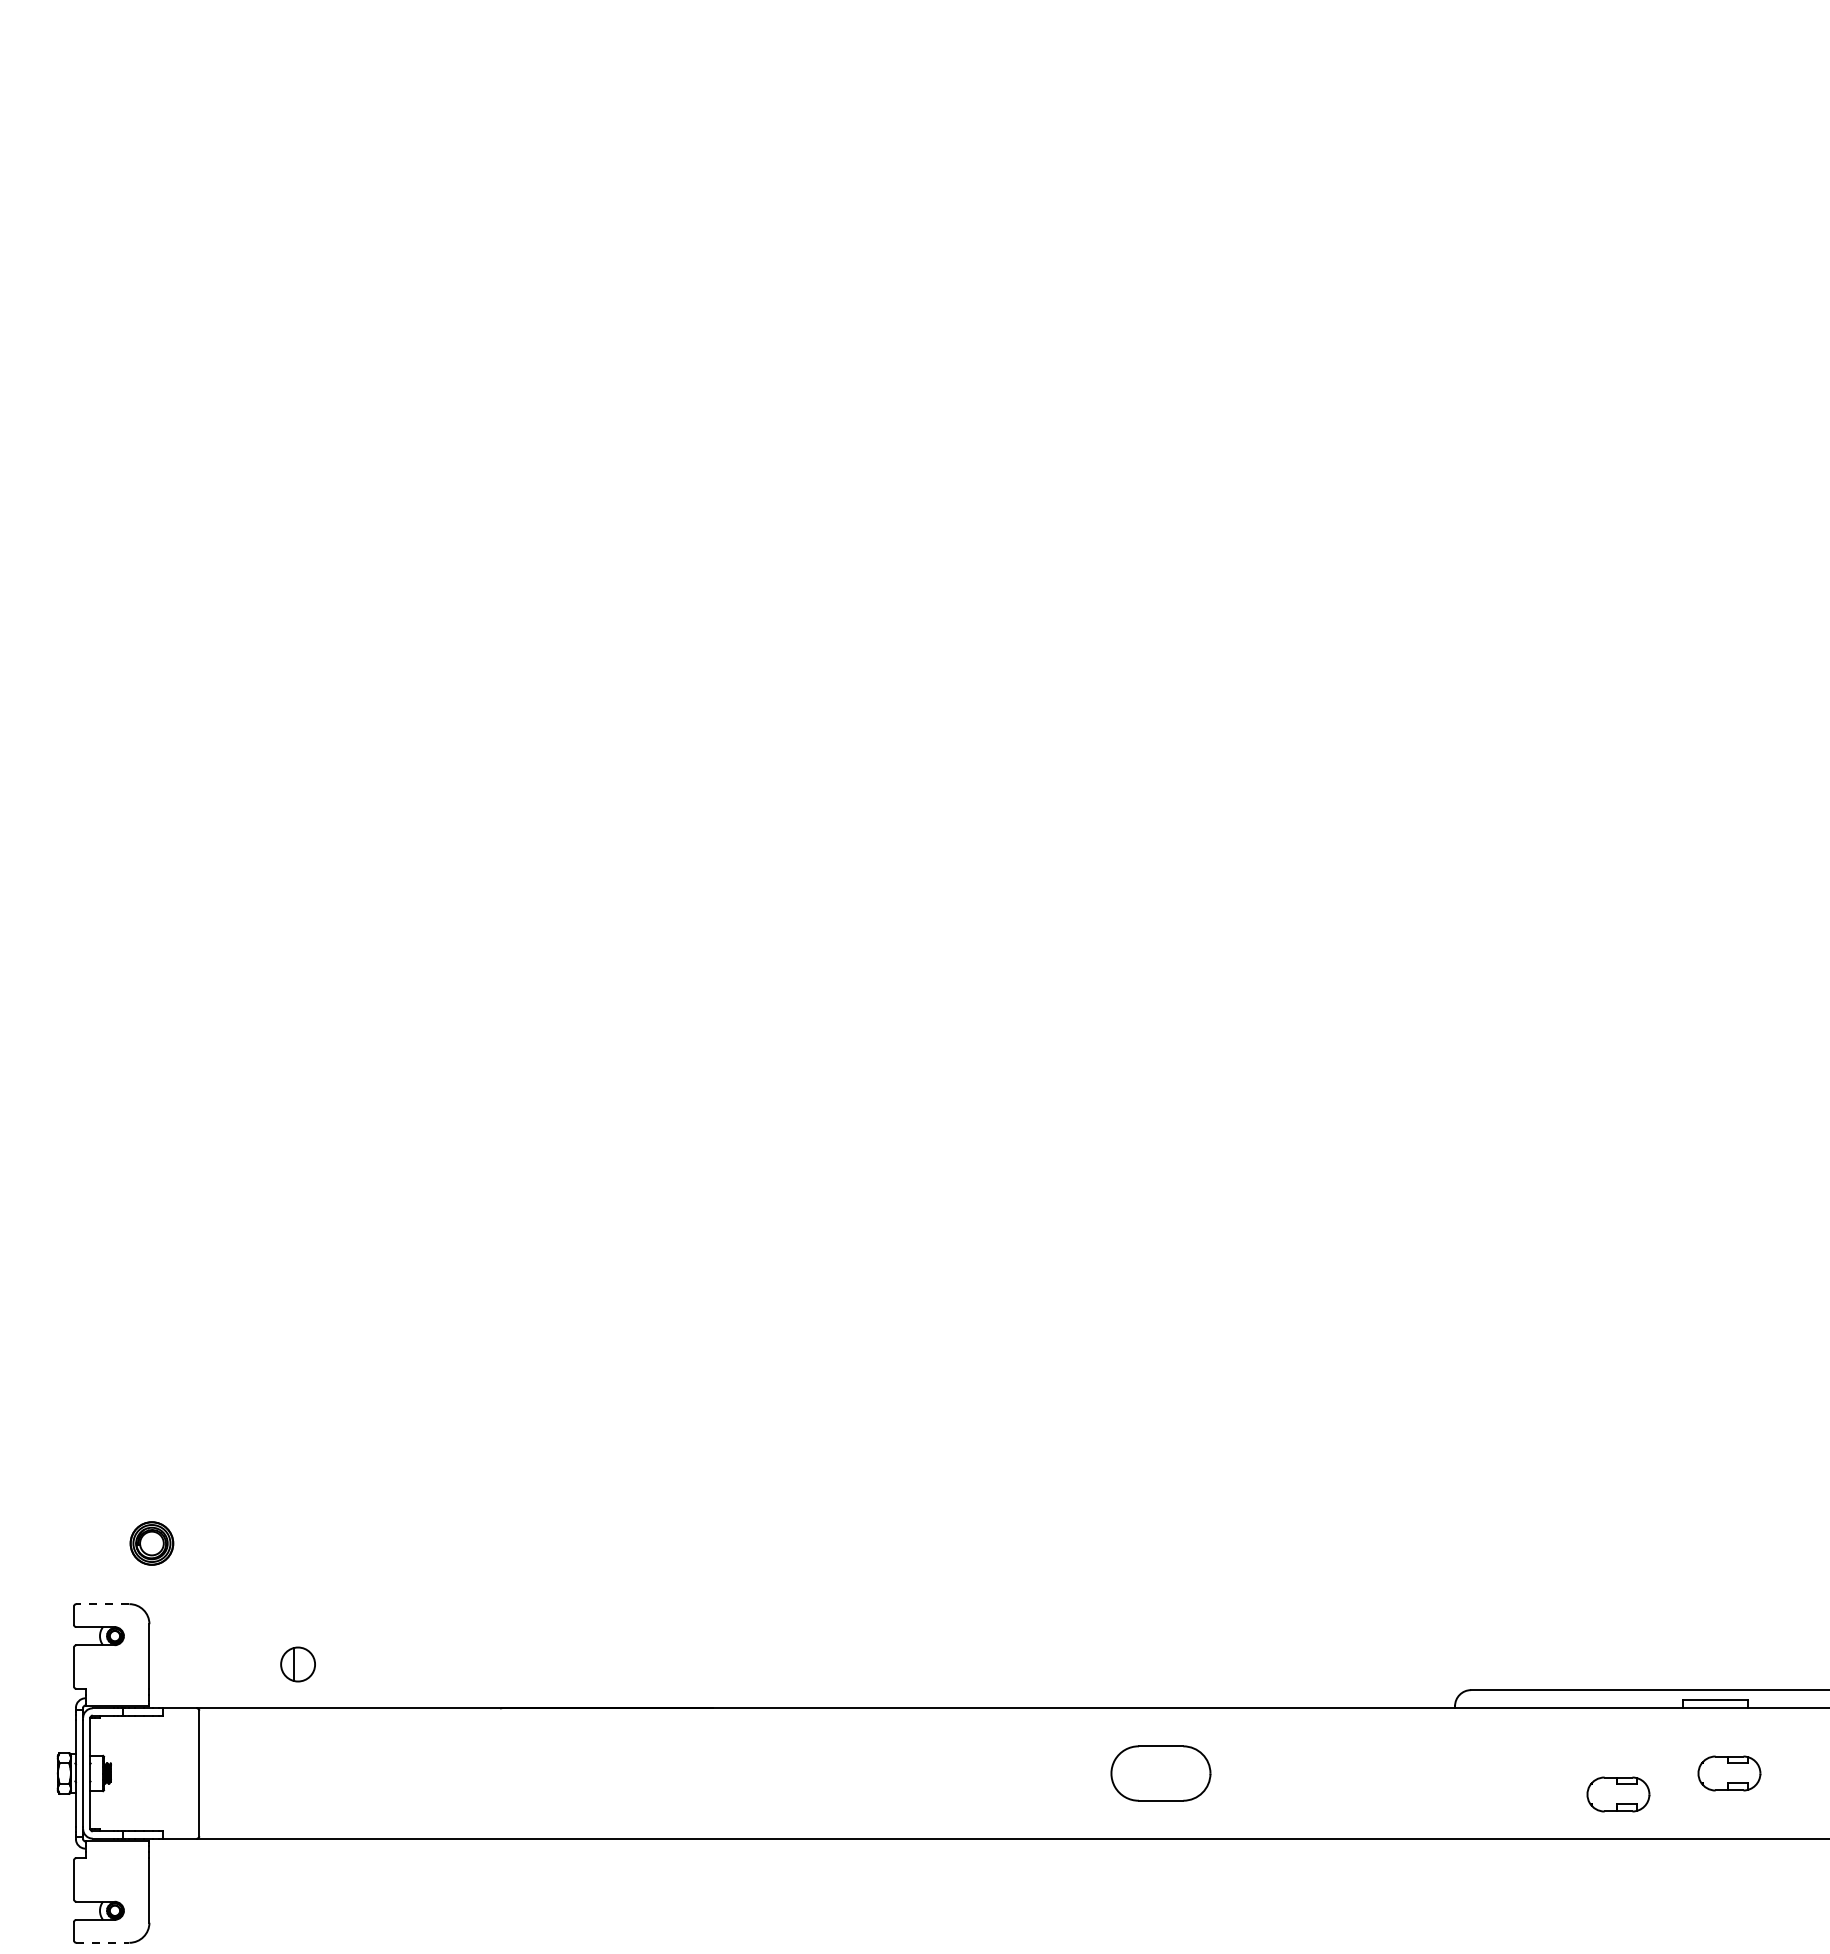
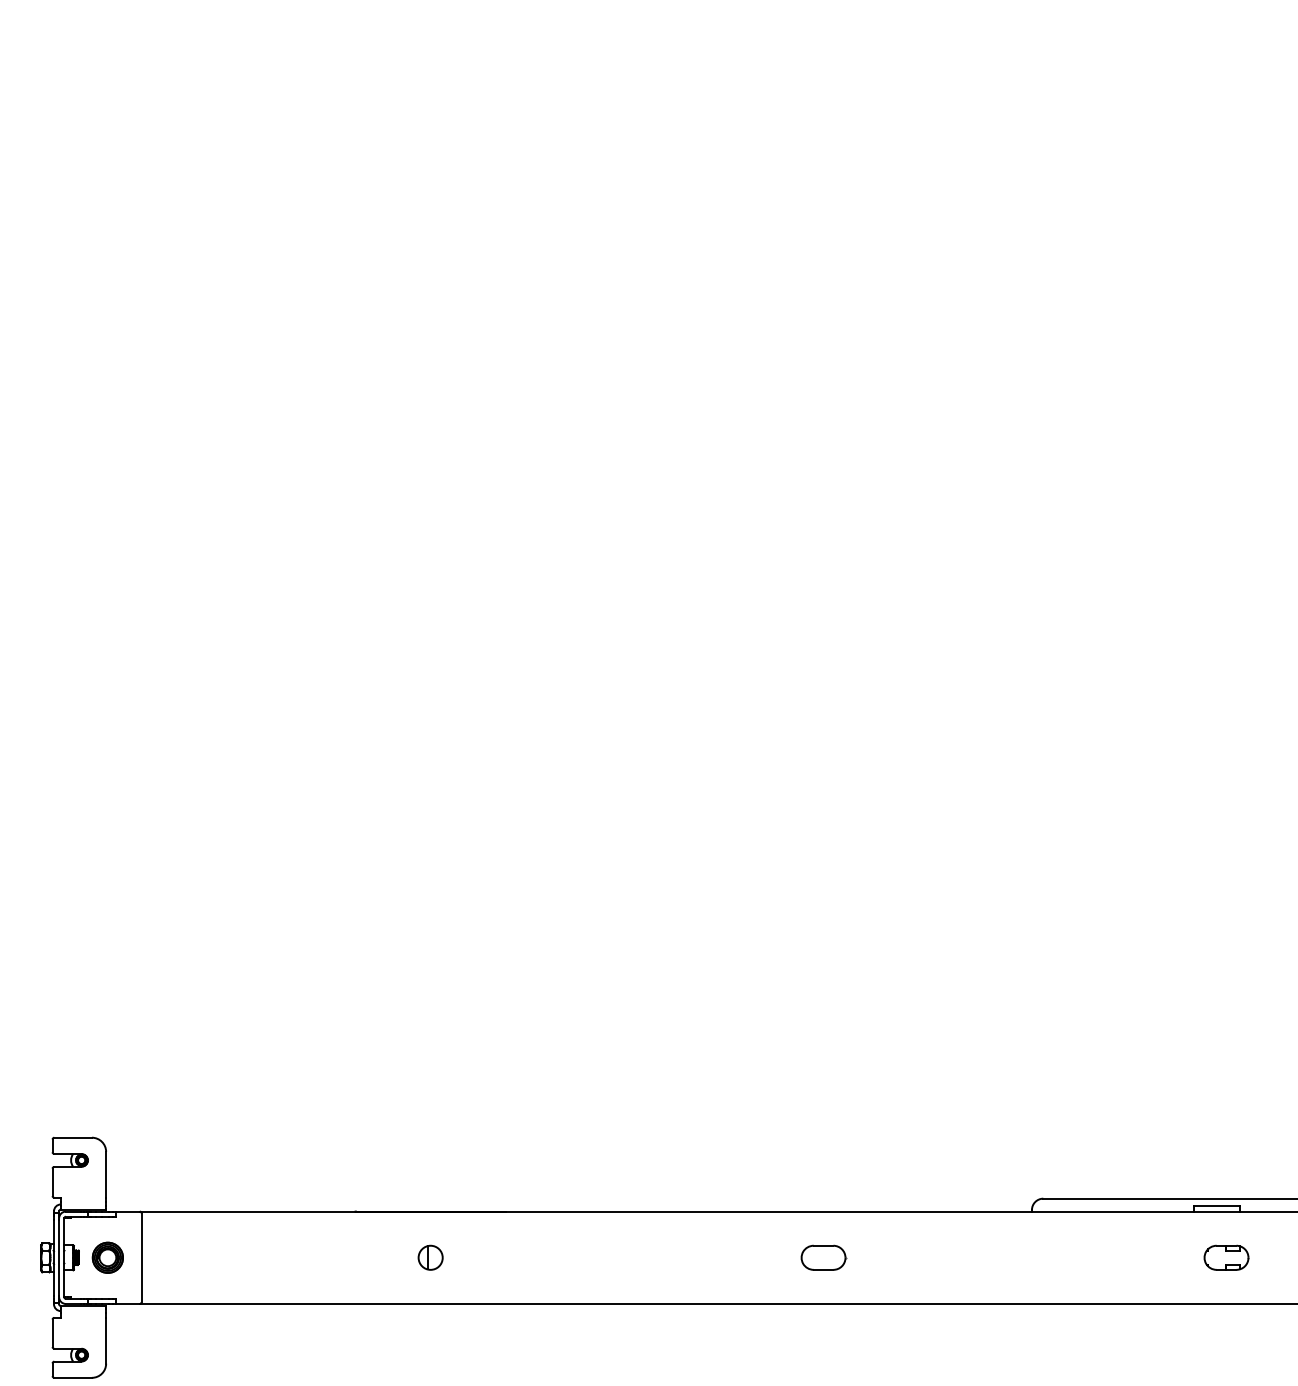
part: (151, 1543) -> (107, 1257), moved
line: (102, 1604) -> (72, 1137), dashed -> solid
part: (297, 1664) -> (430, 1257), moved
part: (1161, 1773) -> (823, 1257), size x0.62
part: (1618, 1794) -> (1147, 1272), removed
line: (102, 1942) -> (72, 1377), dashed -> solid

